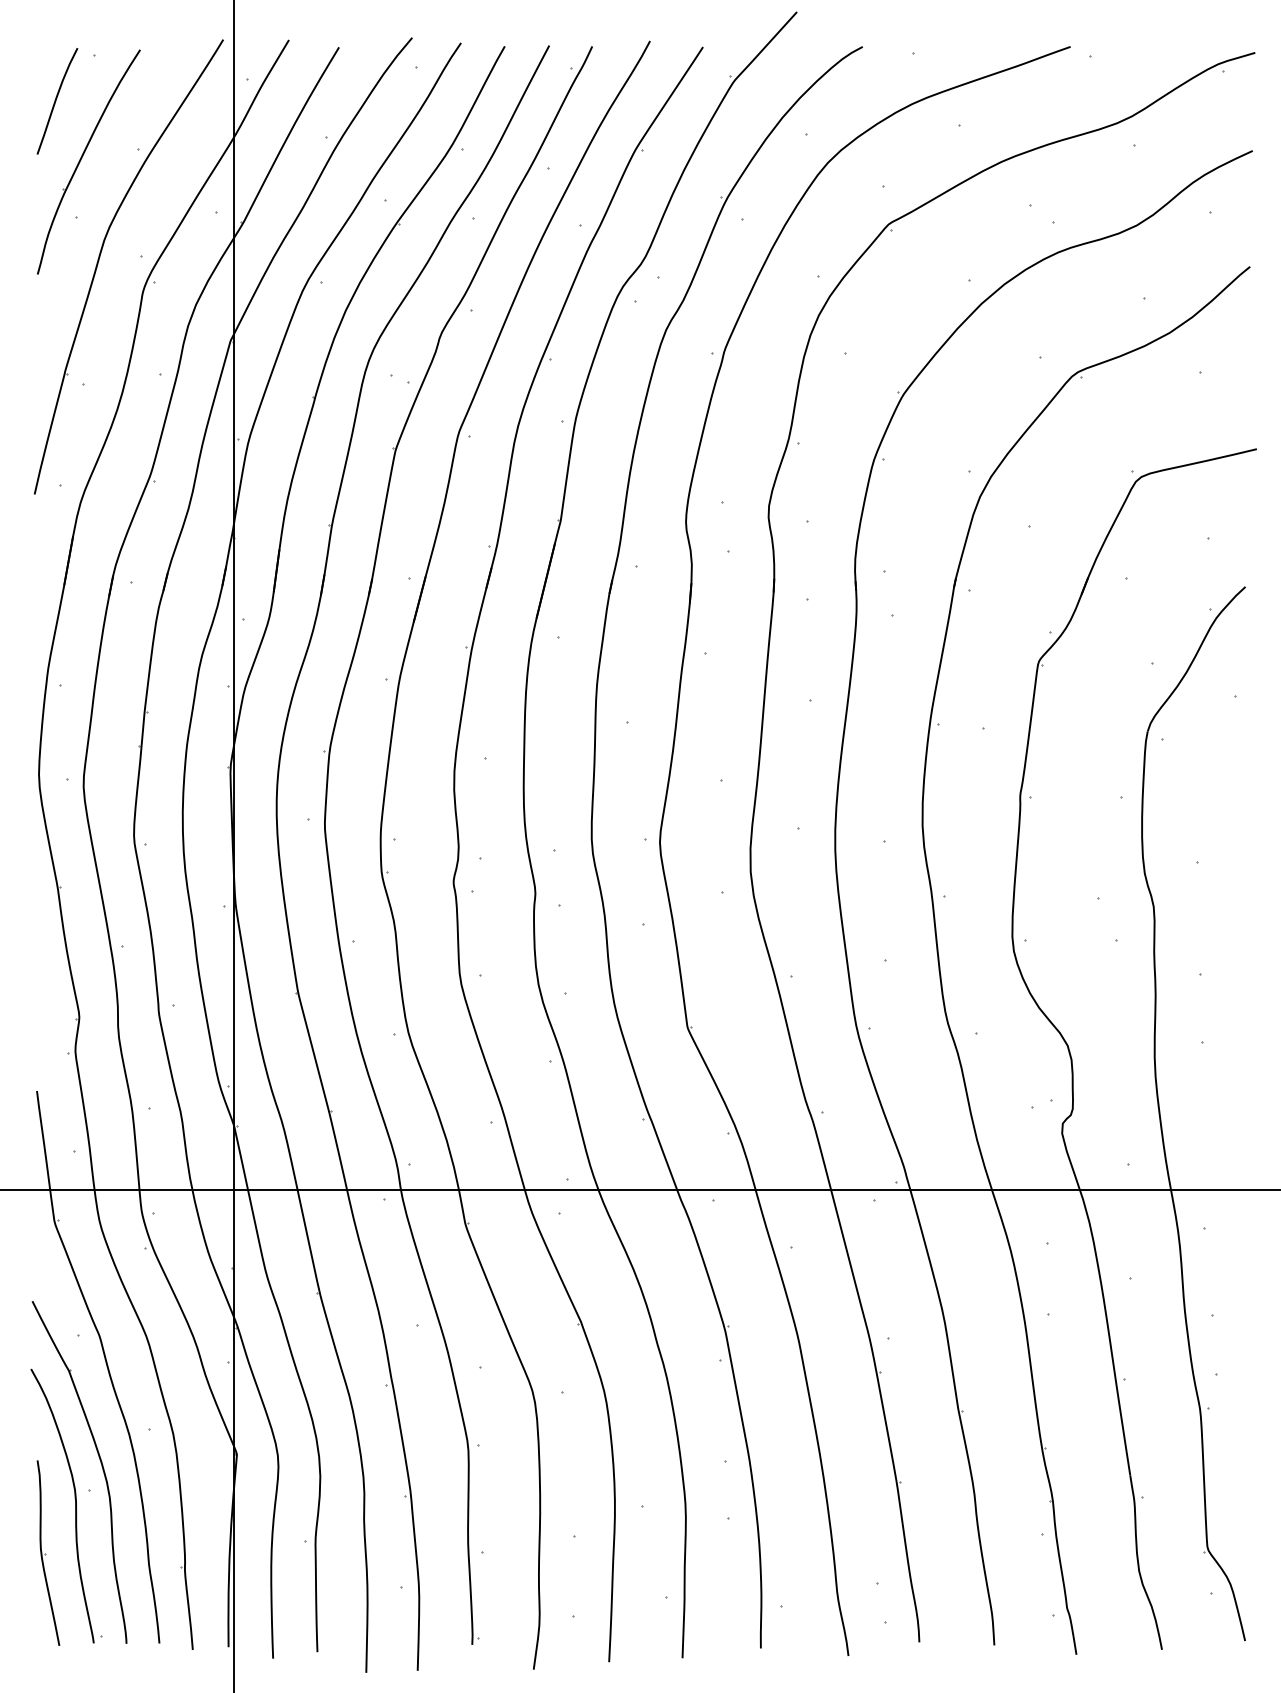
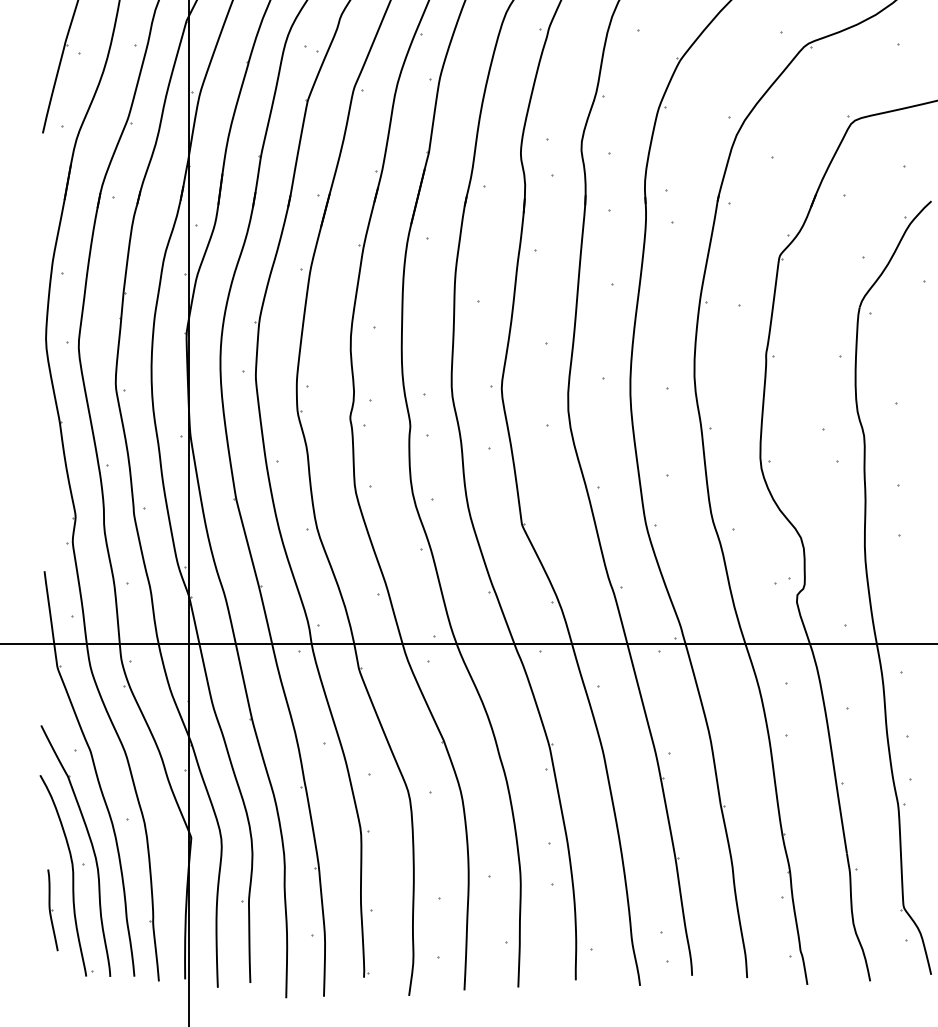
part: (48, 1552) -> (53, 909), size x0.6

